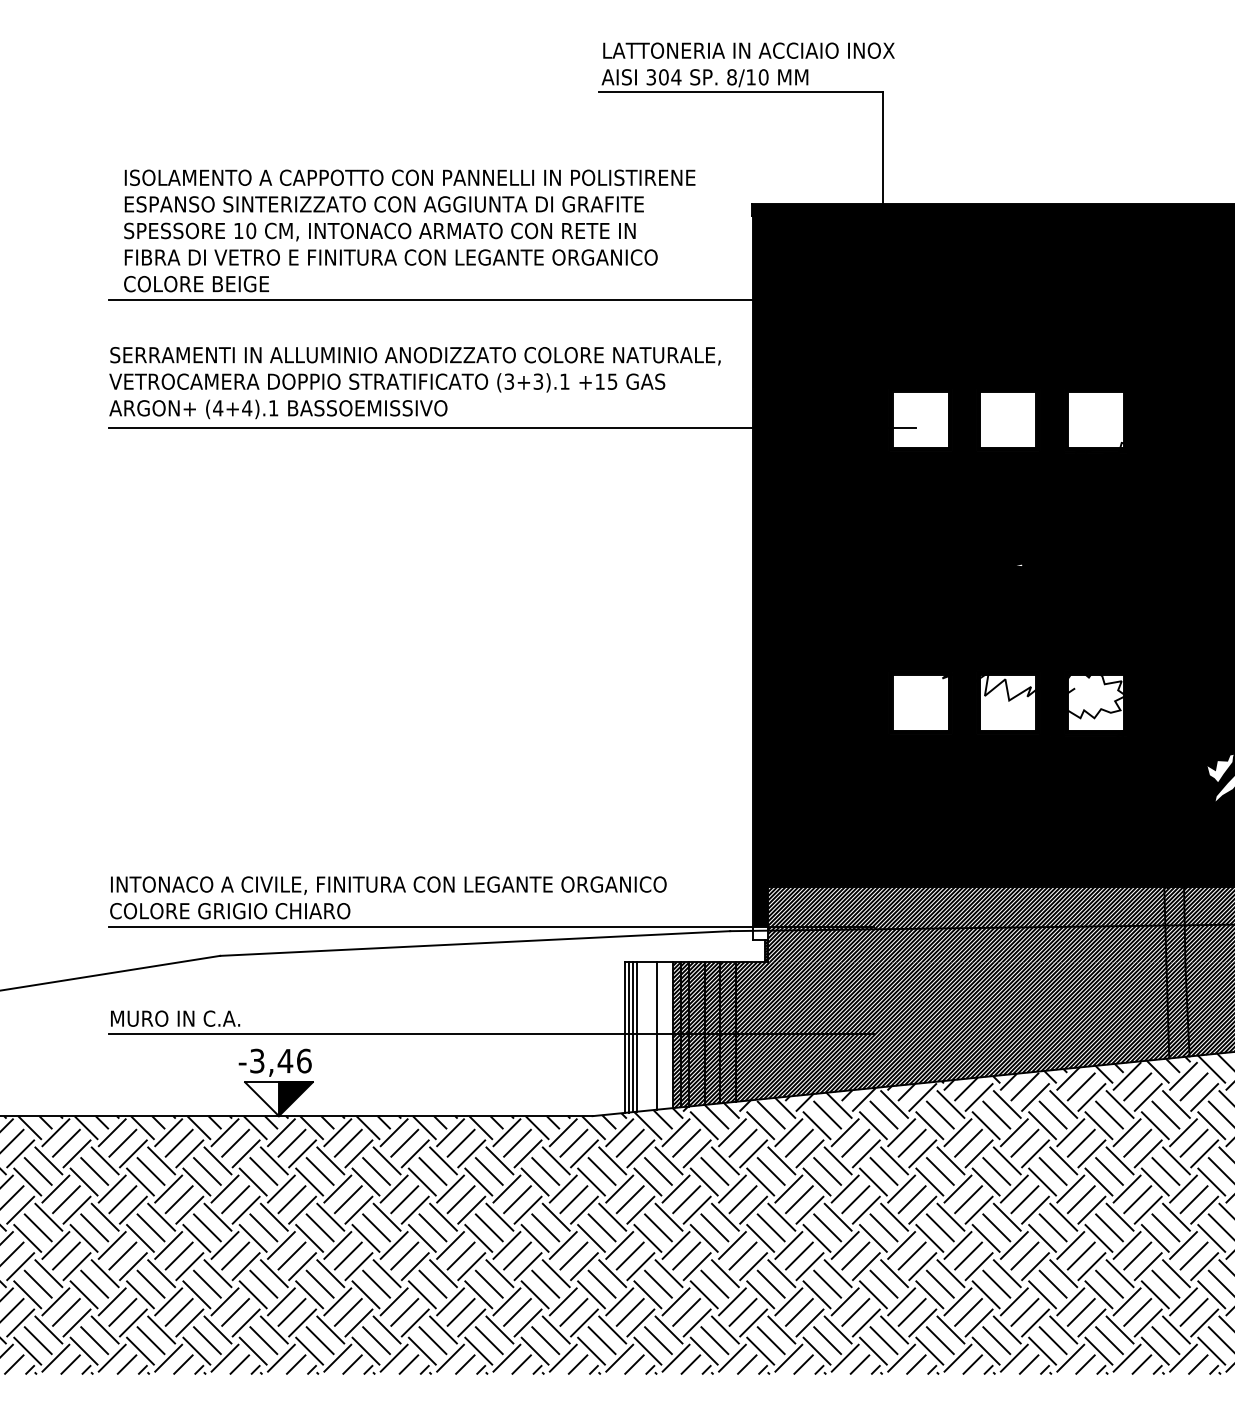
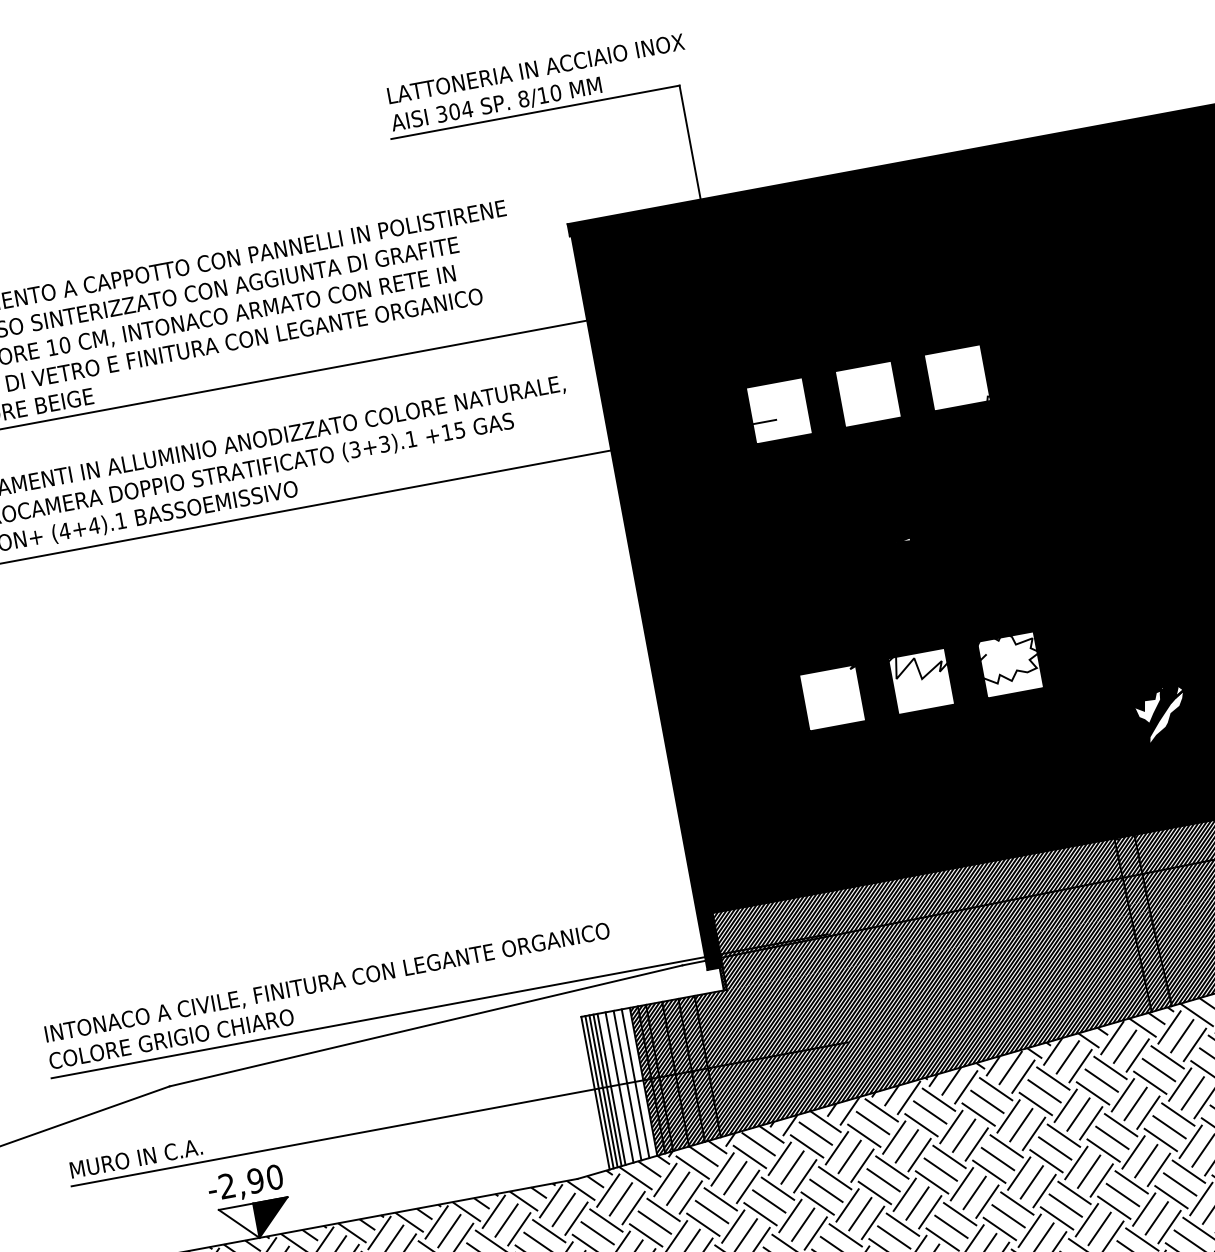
fill: (760, 933) -> (713, 962), added
line: (664, 1035) -> (635, 1083), added
line: (640, 1036) -> (611, 1089), added
line: (648, 1036) -> (619, 1087), added
text: (280, 1060) -> (250, 1181), -3,46 -> -2,90

